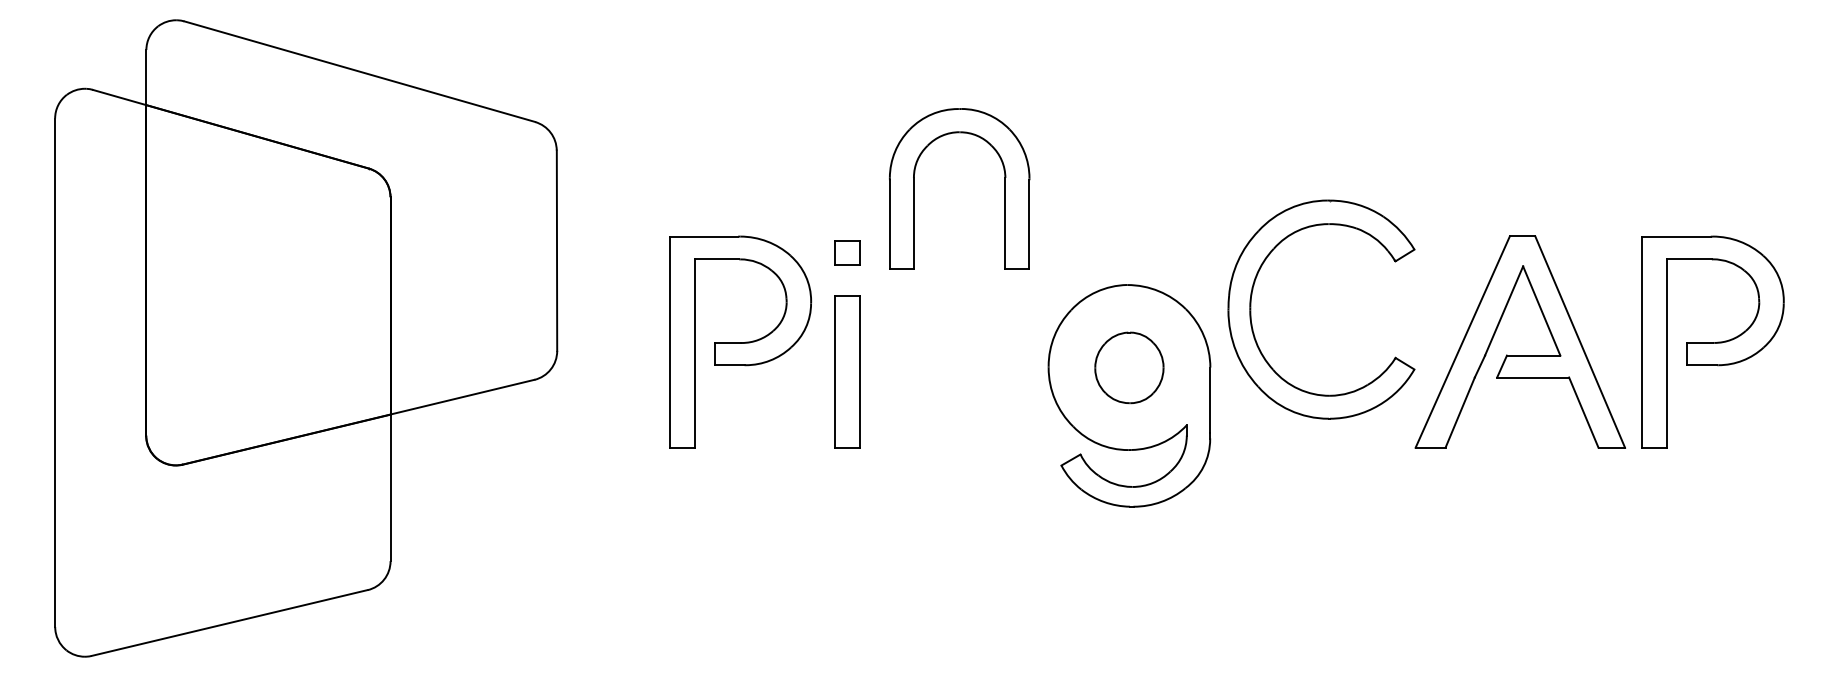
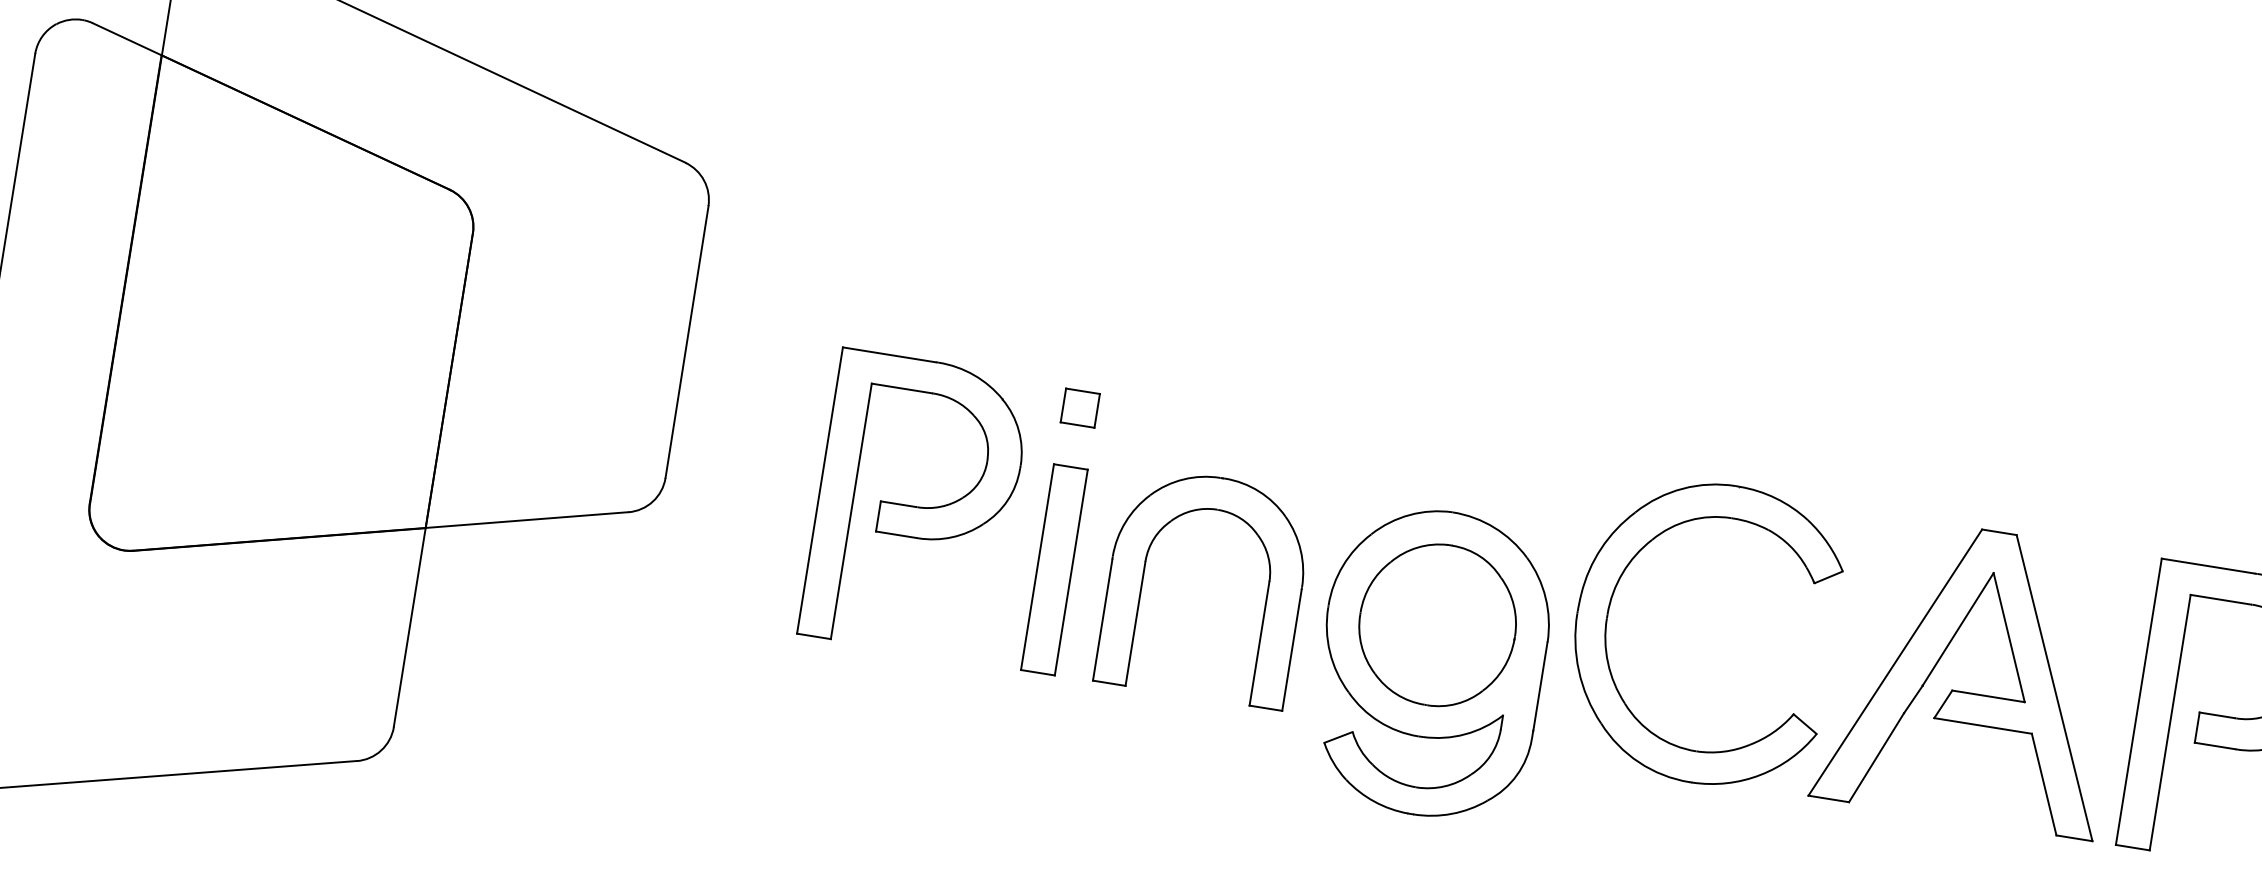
part: (914, 188) -> (1143, 576), moved
part: (1251, 309) -> (1608, 617), moved
part: (1129, 367) -> (1437, 624), size x1.67

